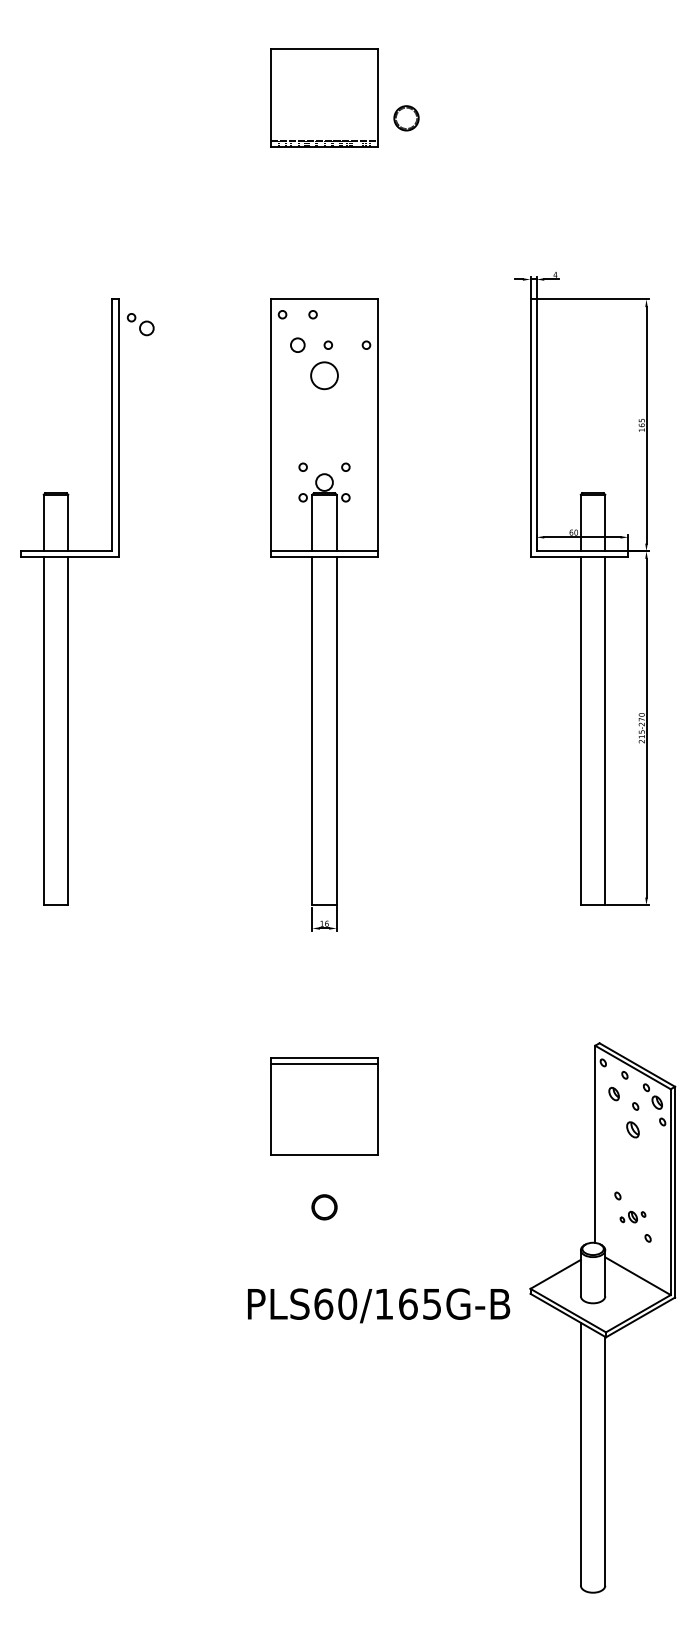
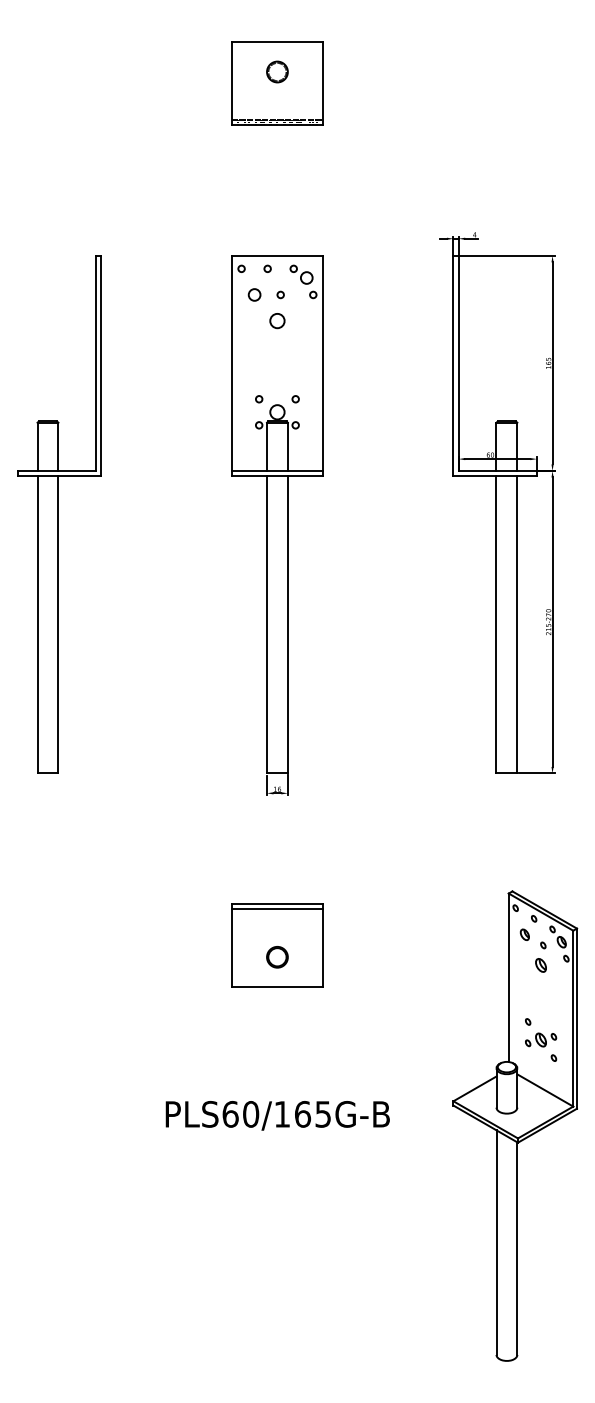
circle: (406, 118) -> (277, 72), moved
part: (140, 324) -> (301, 274), moved
circle: (324, 375) -> (277, 320), size x0.62
circle: (324, 1207) -> (277, 957), moved
part: (632, 1216) -> (540, 1039), size x1.43
text: (379, 1305) -> (278, 1115), moved

